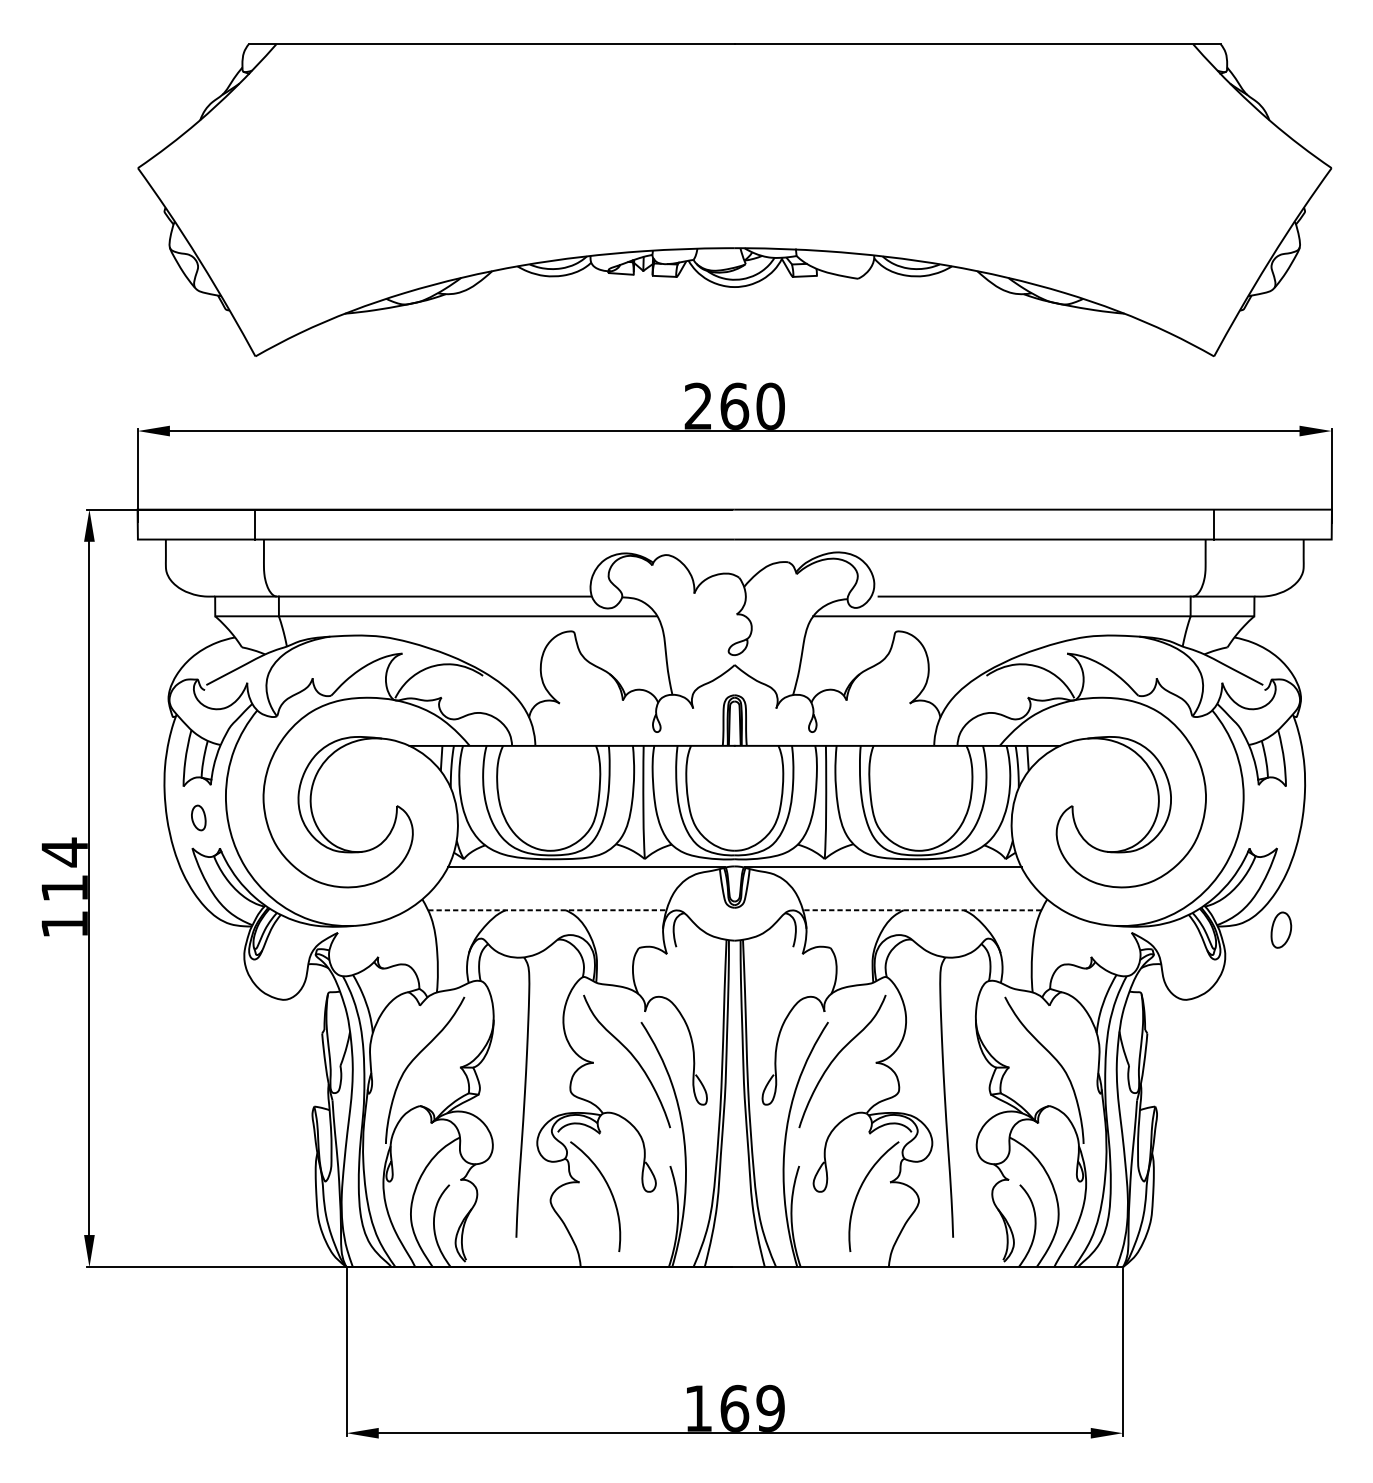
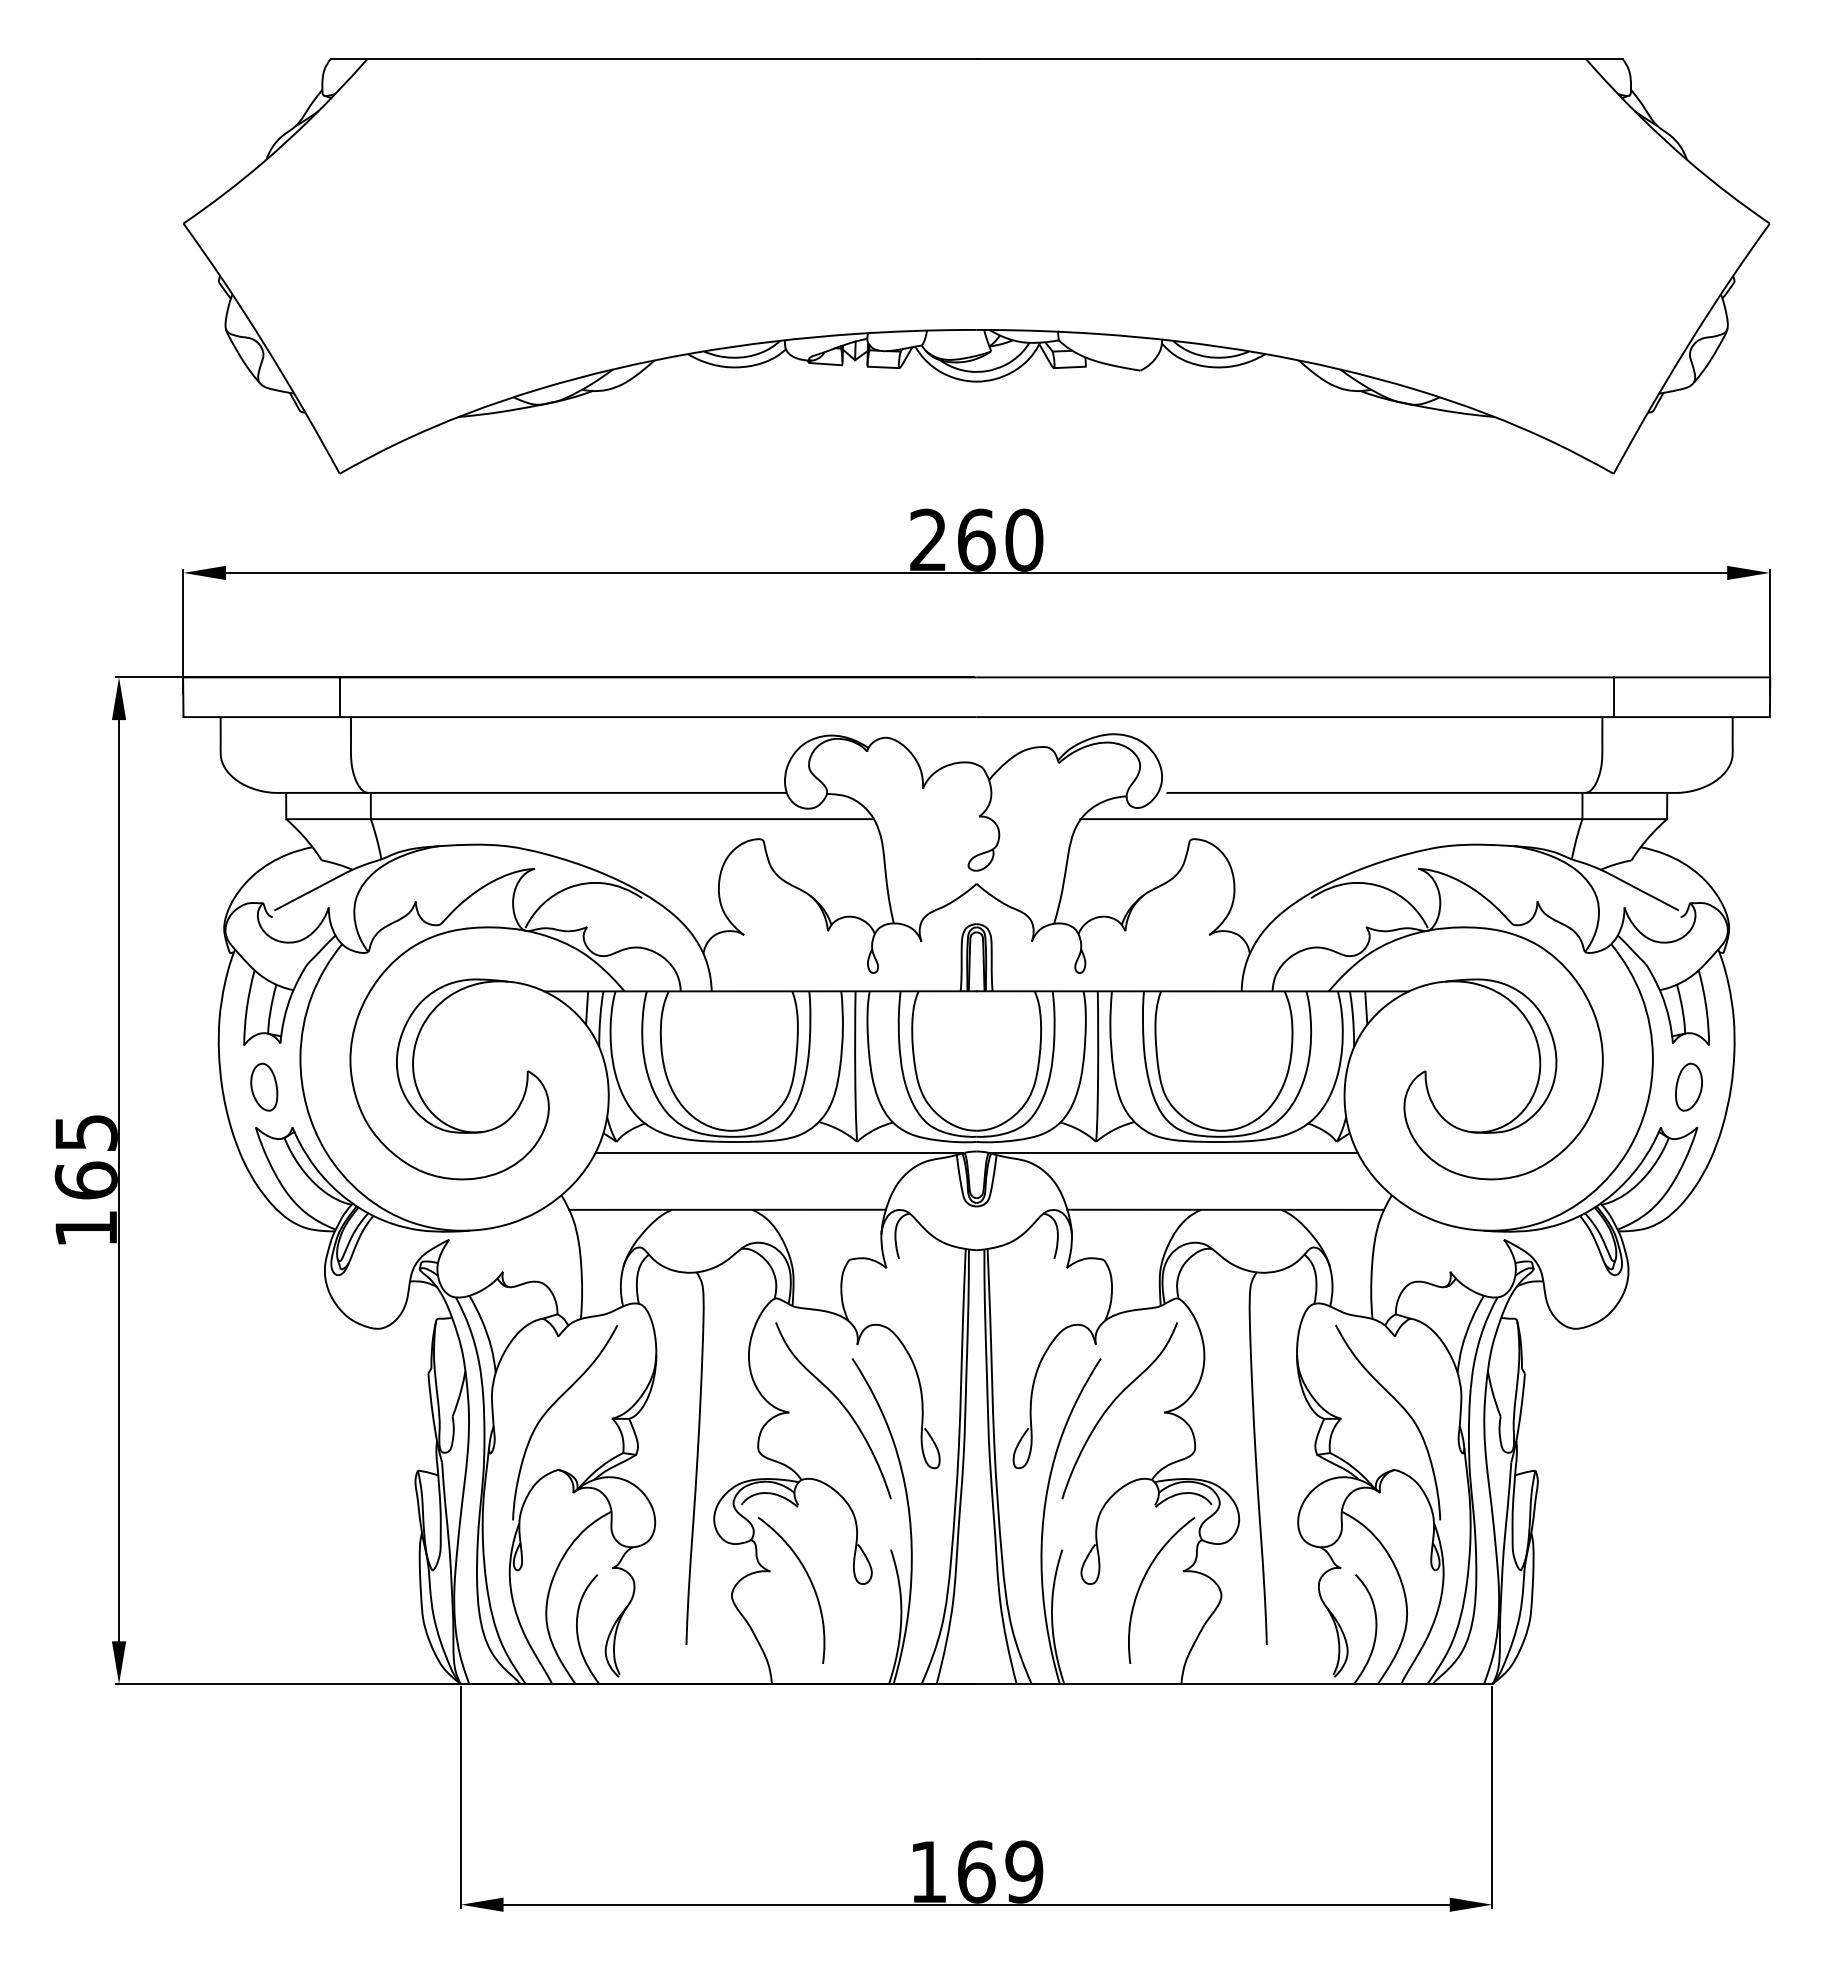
part: (198, 817) -> (264, 1086), size x1.43
text: (64, 870) -> (85, 1156), 114 -> 165
line: (548, 910) -> (728, 1209), dashed -> solid
line: (922, 910) -> (1225, 1209), dashed -> solid
part: (1280, 929) -> (1688, 1086), moved

